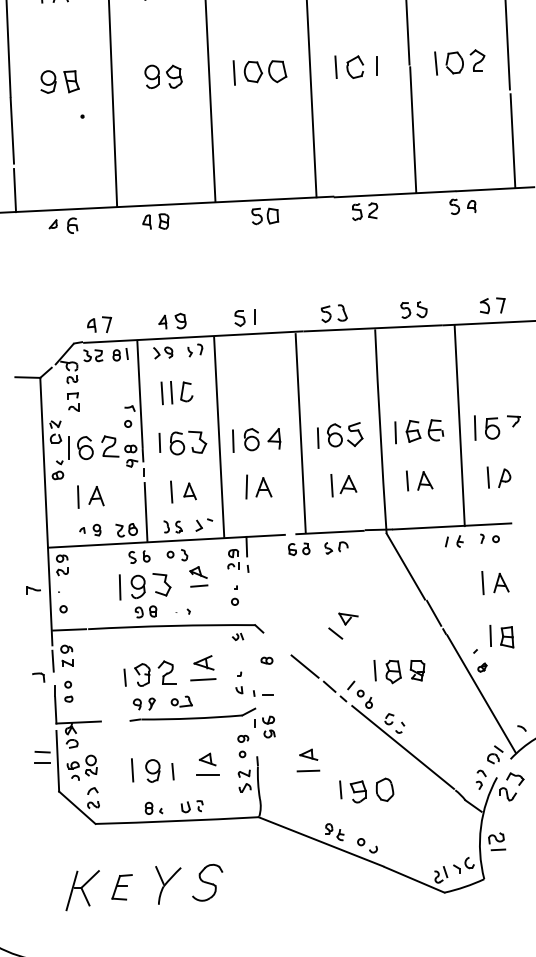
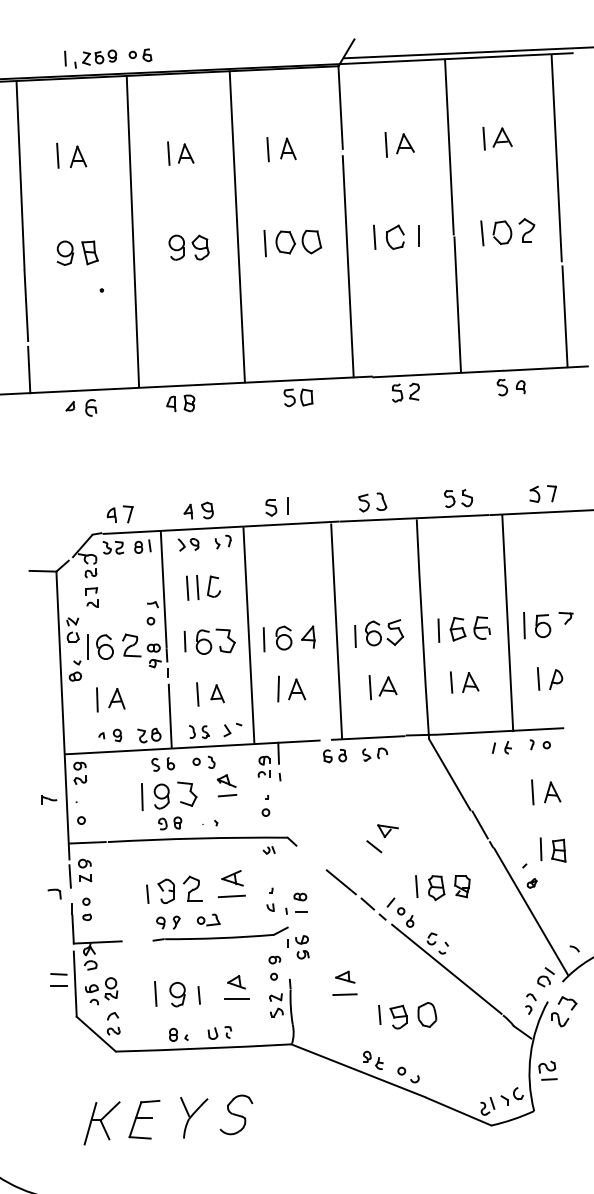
part: (267, 660) -> (300, 896), moved
part: (122, 887) -> (144, 1119), size x1.43

